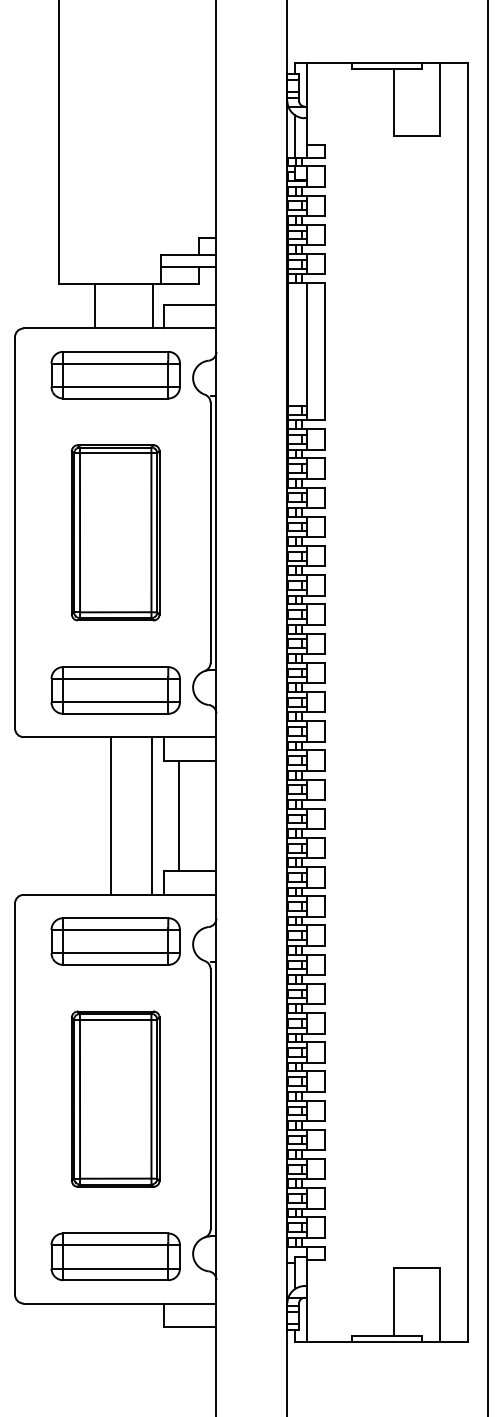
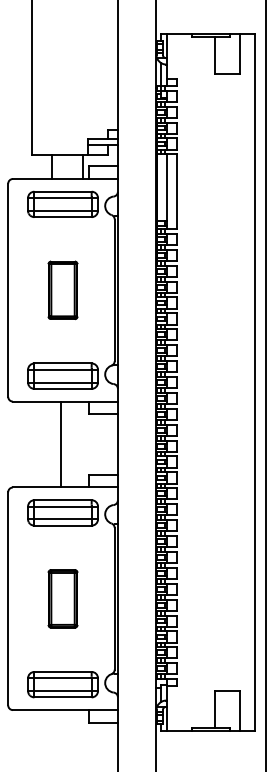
part: (114, 533) -> (62, 290), size x0.6
line: (151, 815) -> (82, 444), removed
line: (178, 815) -> (97, 444), removed
part: (114, 1098) -> (62, 598), size x0.6

